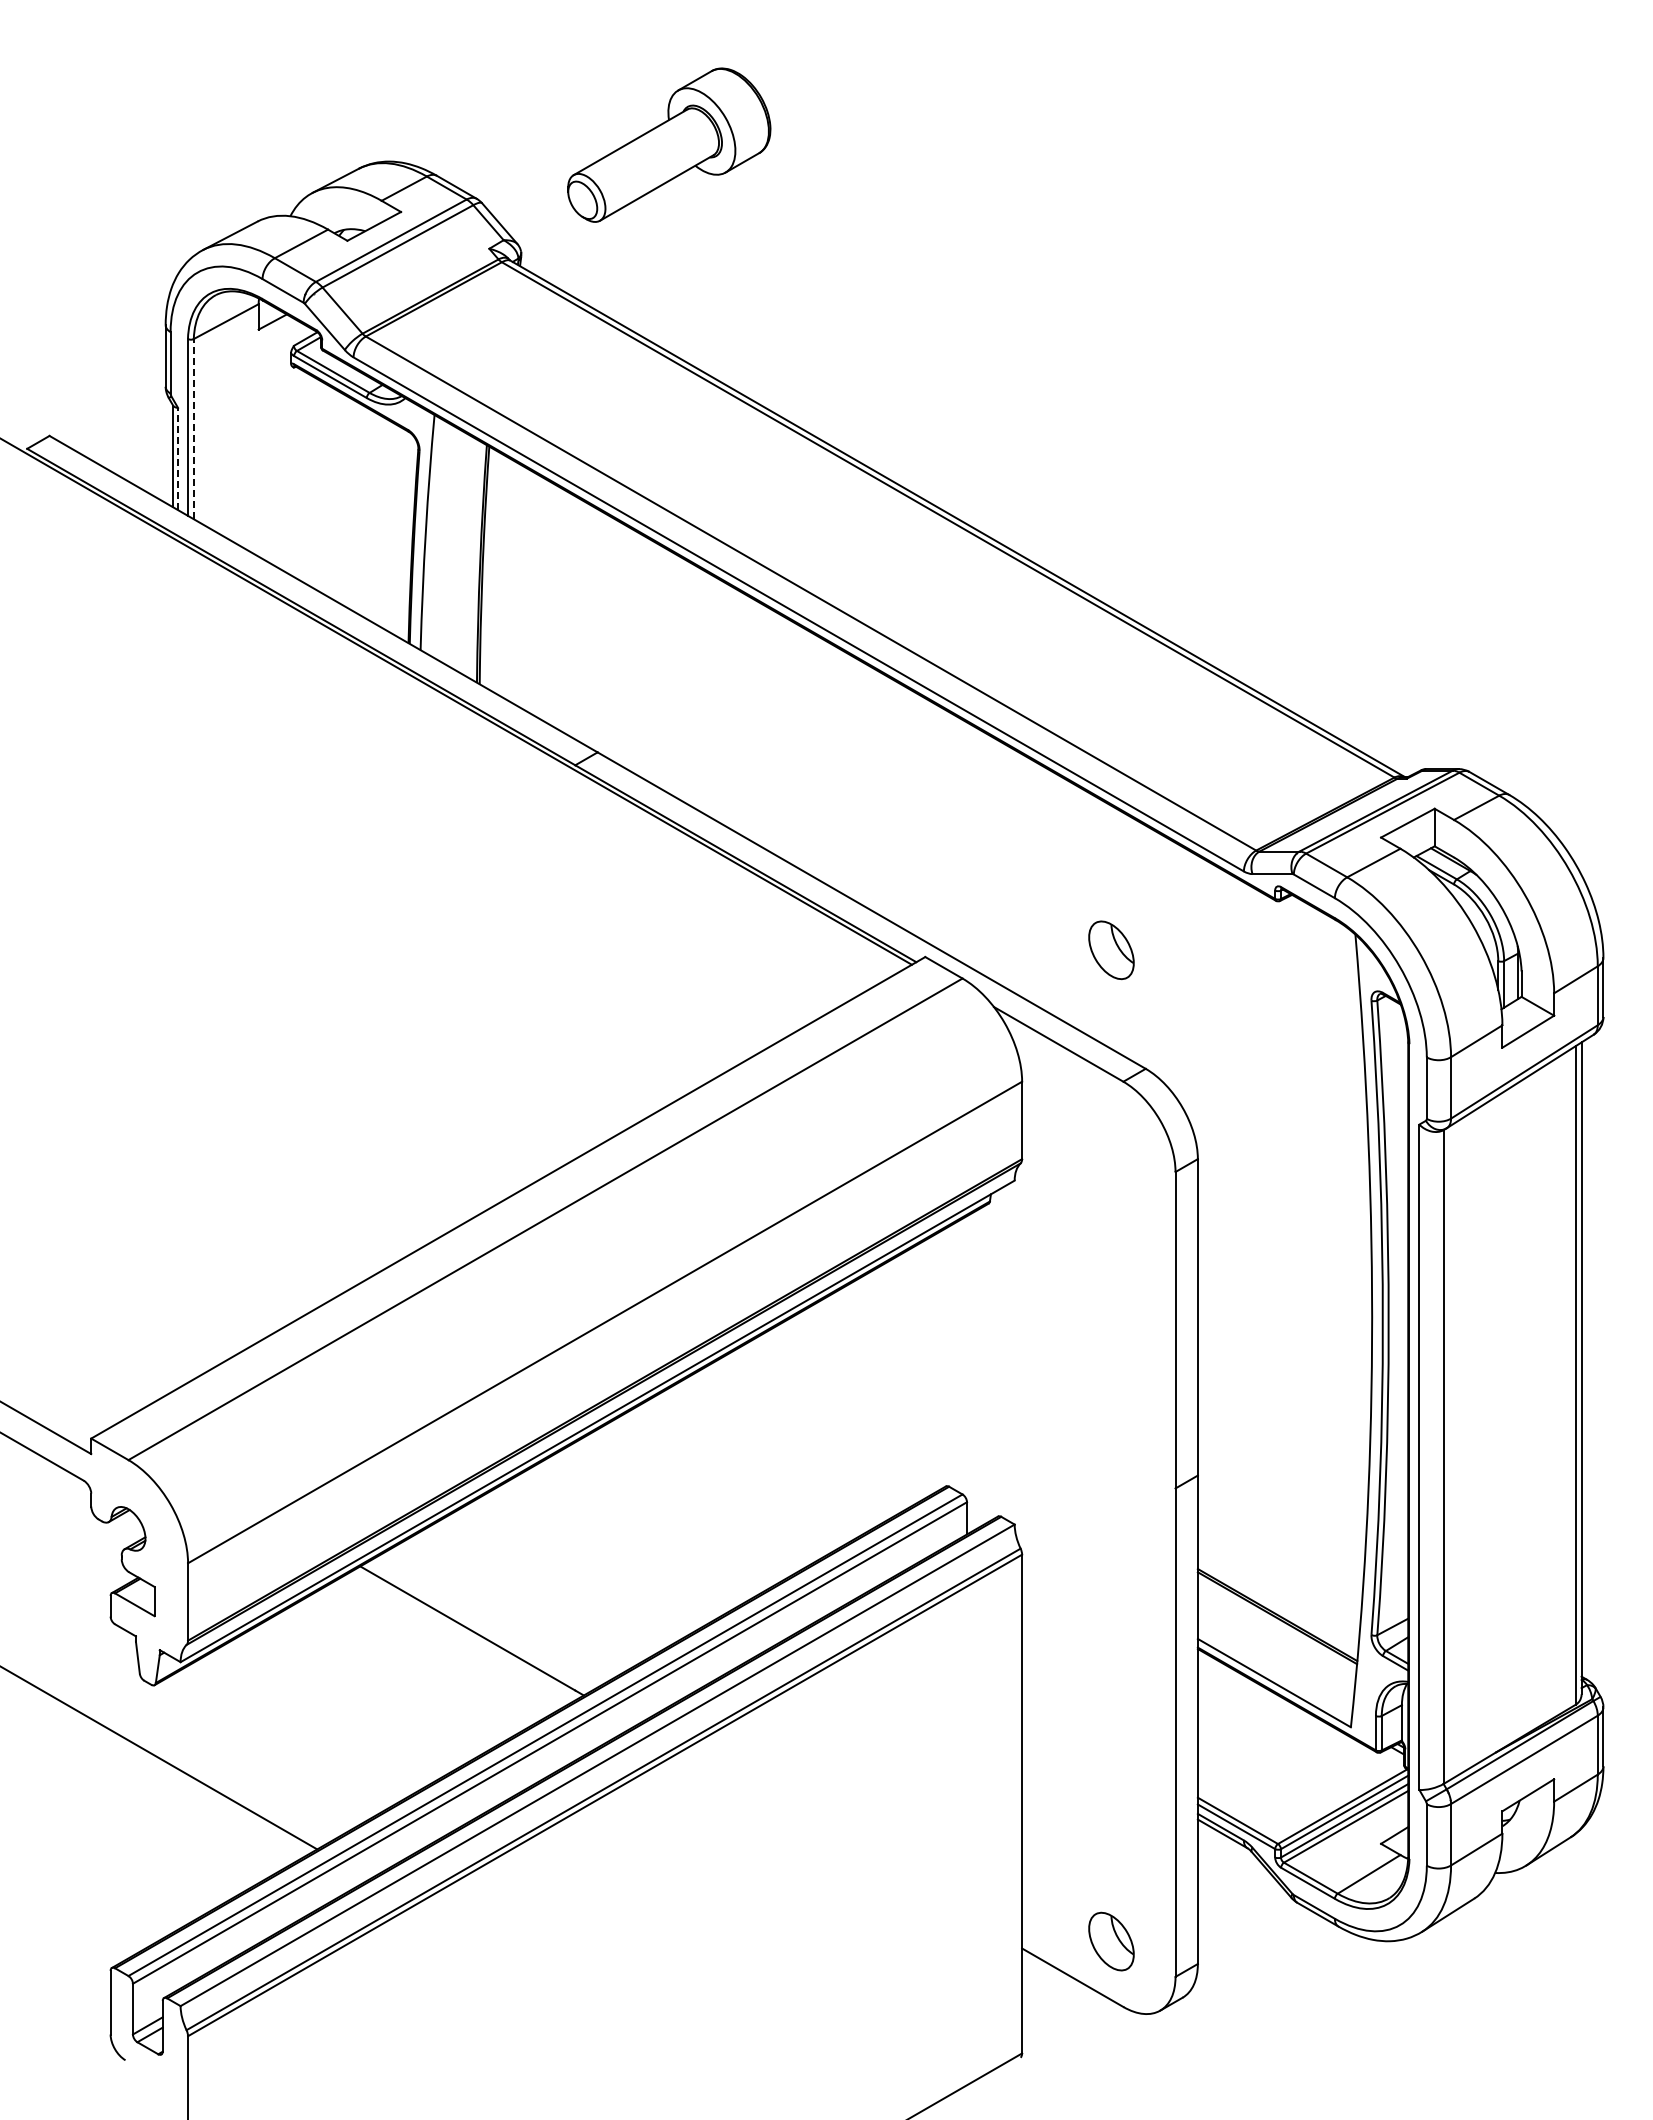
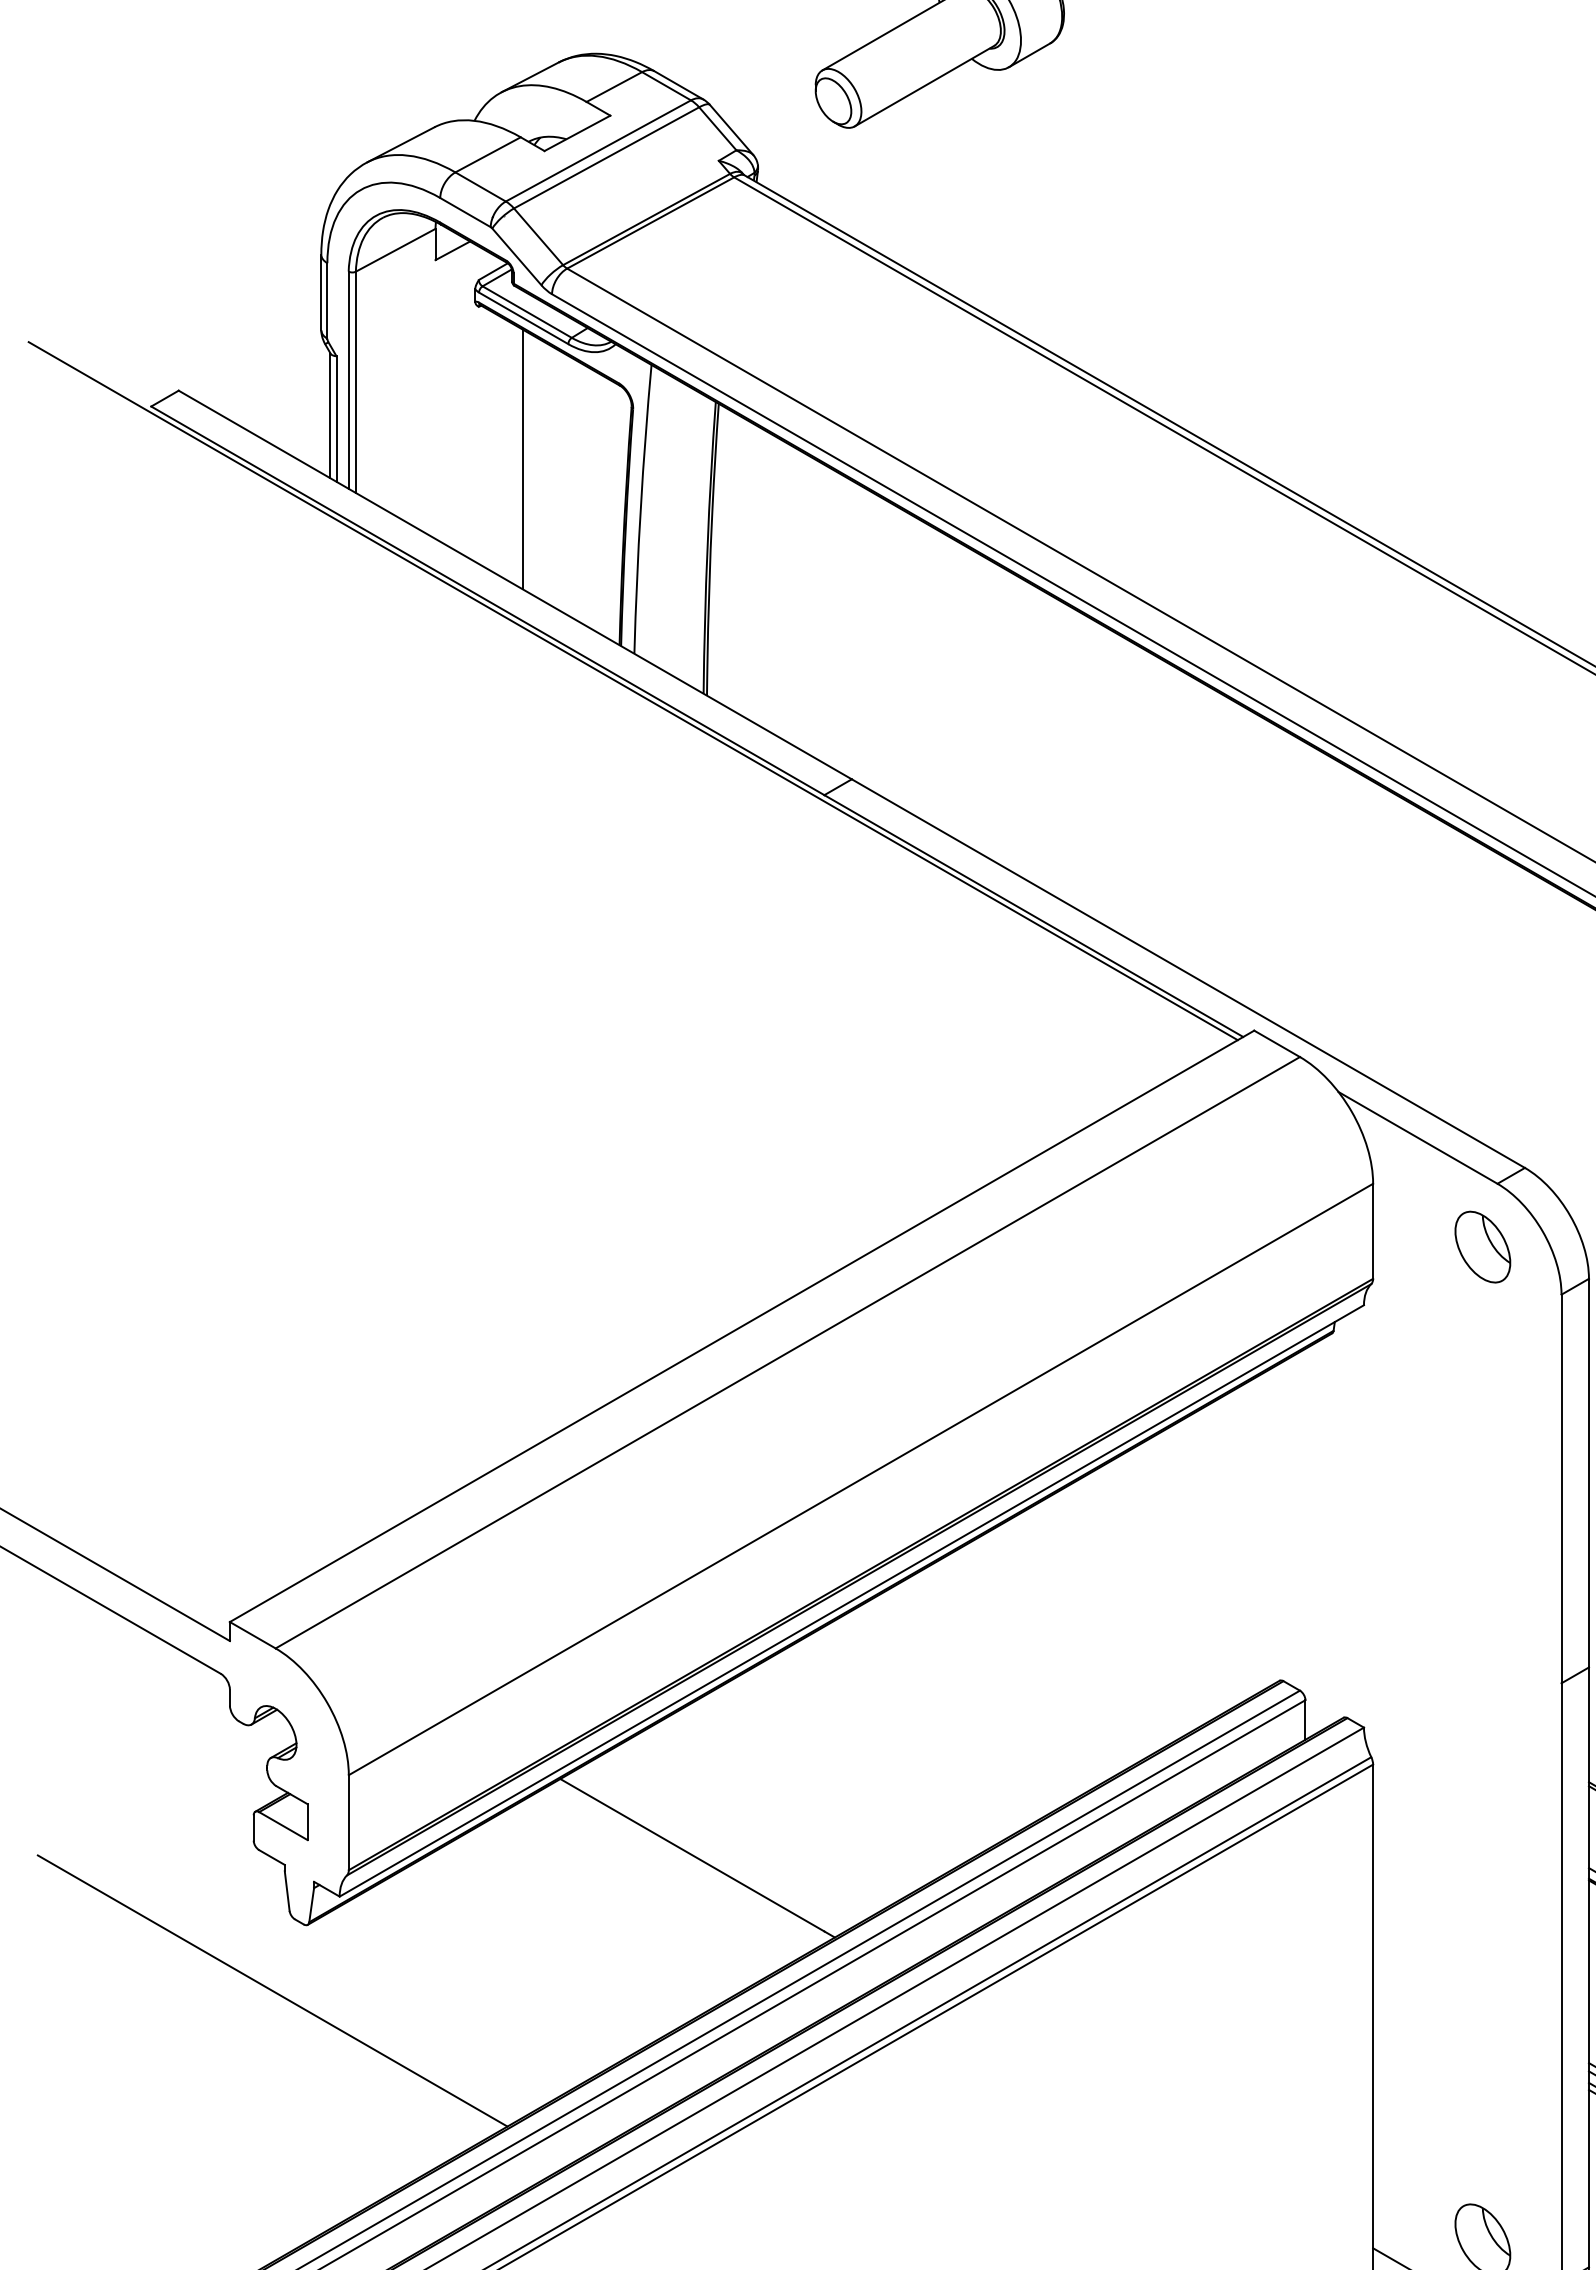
line: (193, 428) -> (355, 381), dashed -> solid
line: (178, 458) -> (337, 418), dashed -> solid
line: (329, 491) -> (522, 458), added
part: (1111, 950) -> (1482, 1247), moved

